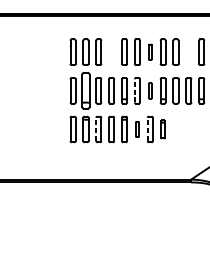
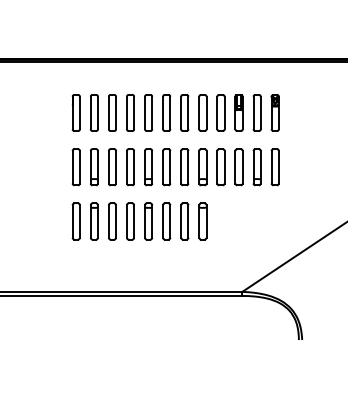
part: (111, 51) -> (130, 112), added
part: (150, 51) -> (184, 112), size x1.67
part: (188, 51) -> (238, 112), added
line: (135, 90) -> (163, 166), dashed -> solid
part: (86, 91) -> (94, 167), size x0.71
part: (150, 91) -> (184, 167), size x1.67
line: (95, 129) -> (108, 221), dashed -> solid
part: (137, 129) -> (166, 221), size x1.67
line: (147, 129) -> (181, 221), dashed -> solid
part: (162, 129) -> (202, 221), size x1.43

